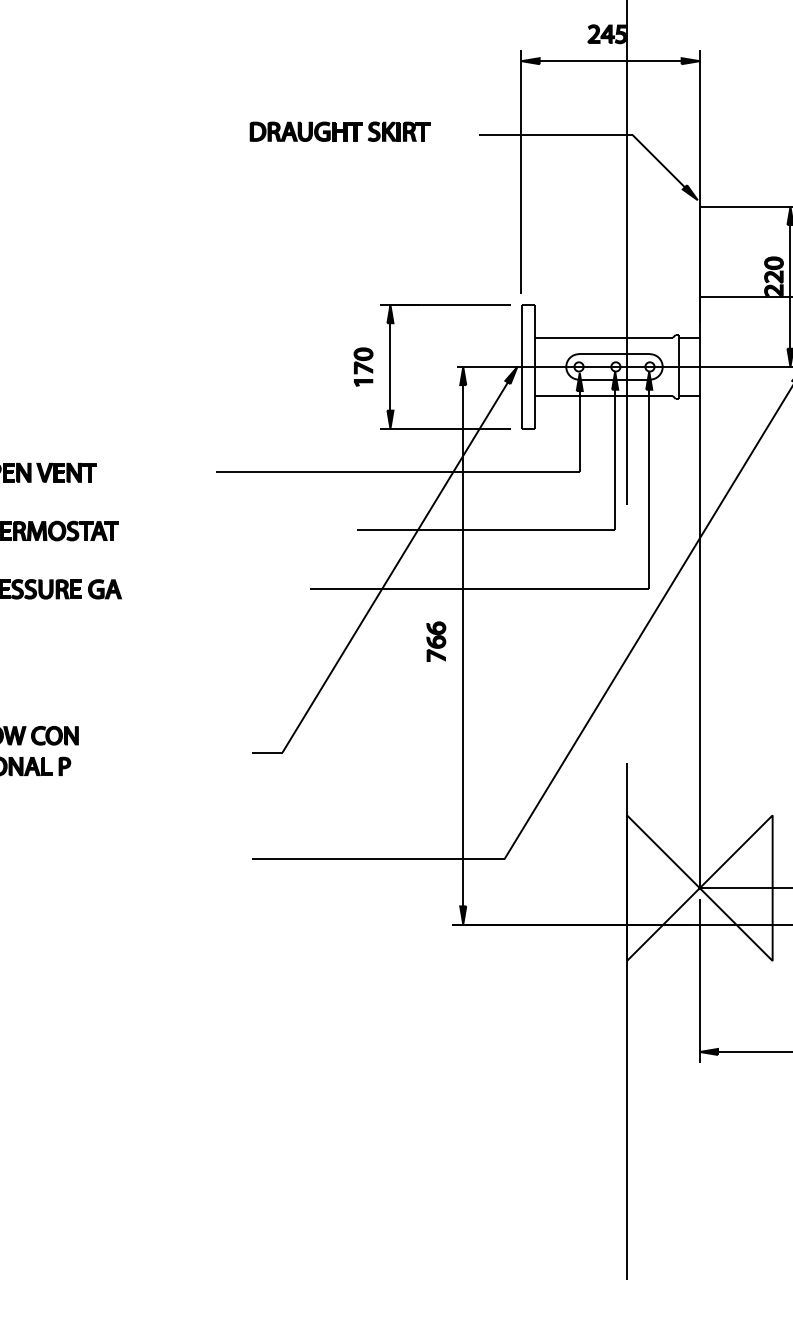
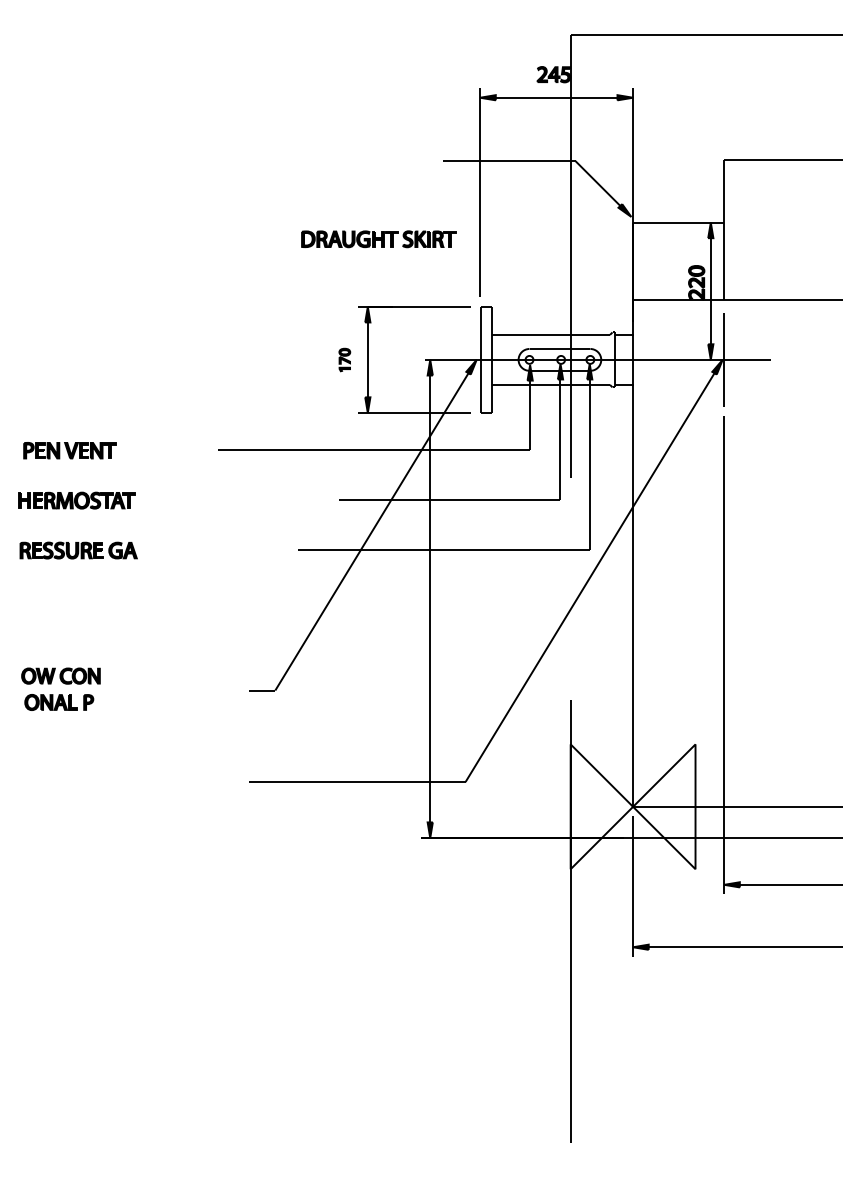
part: (339, 132) -> (378, 239), moved
part: (363, 366) -> (344, 359), size x0.7
part: (435, 641) -> (406, 595), removed

